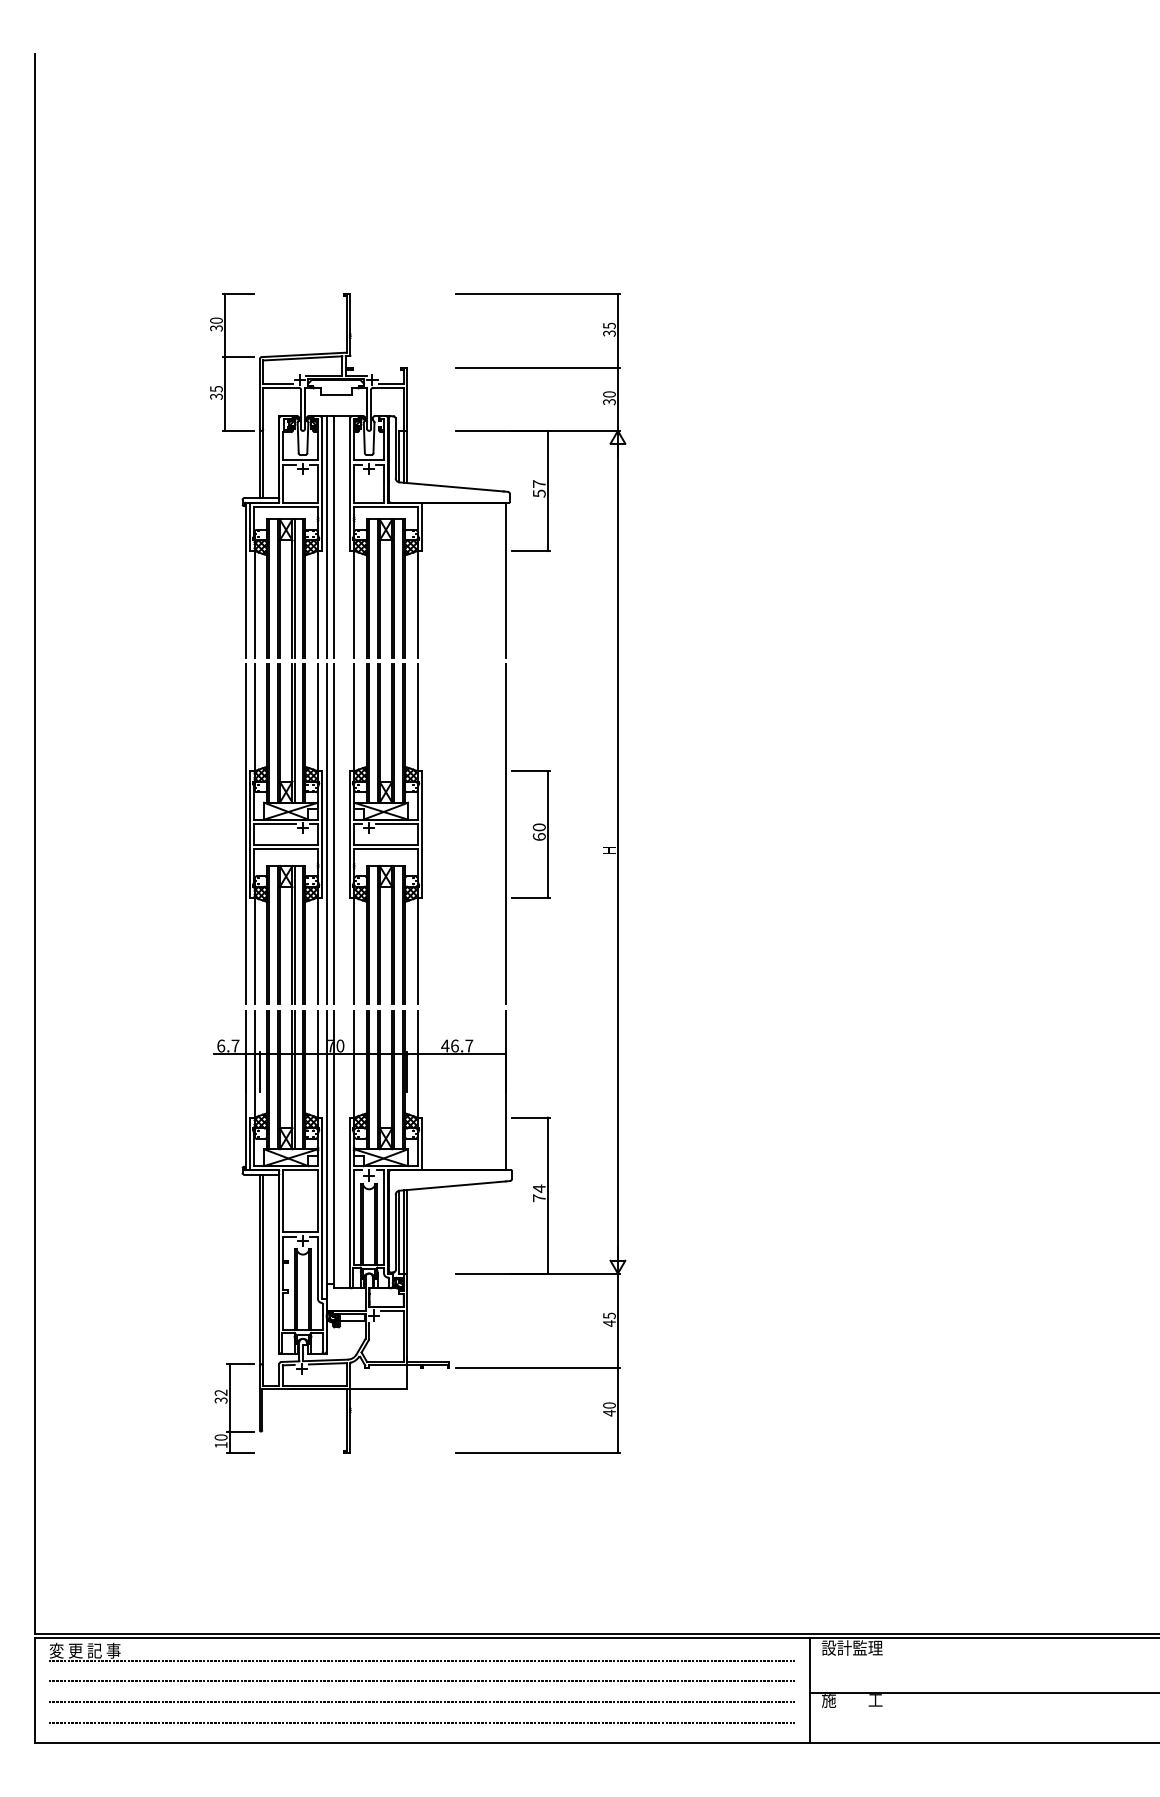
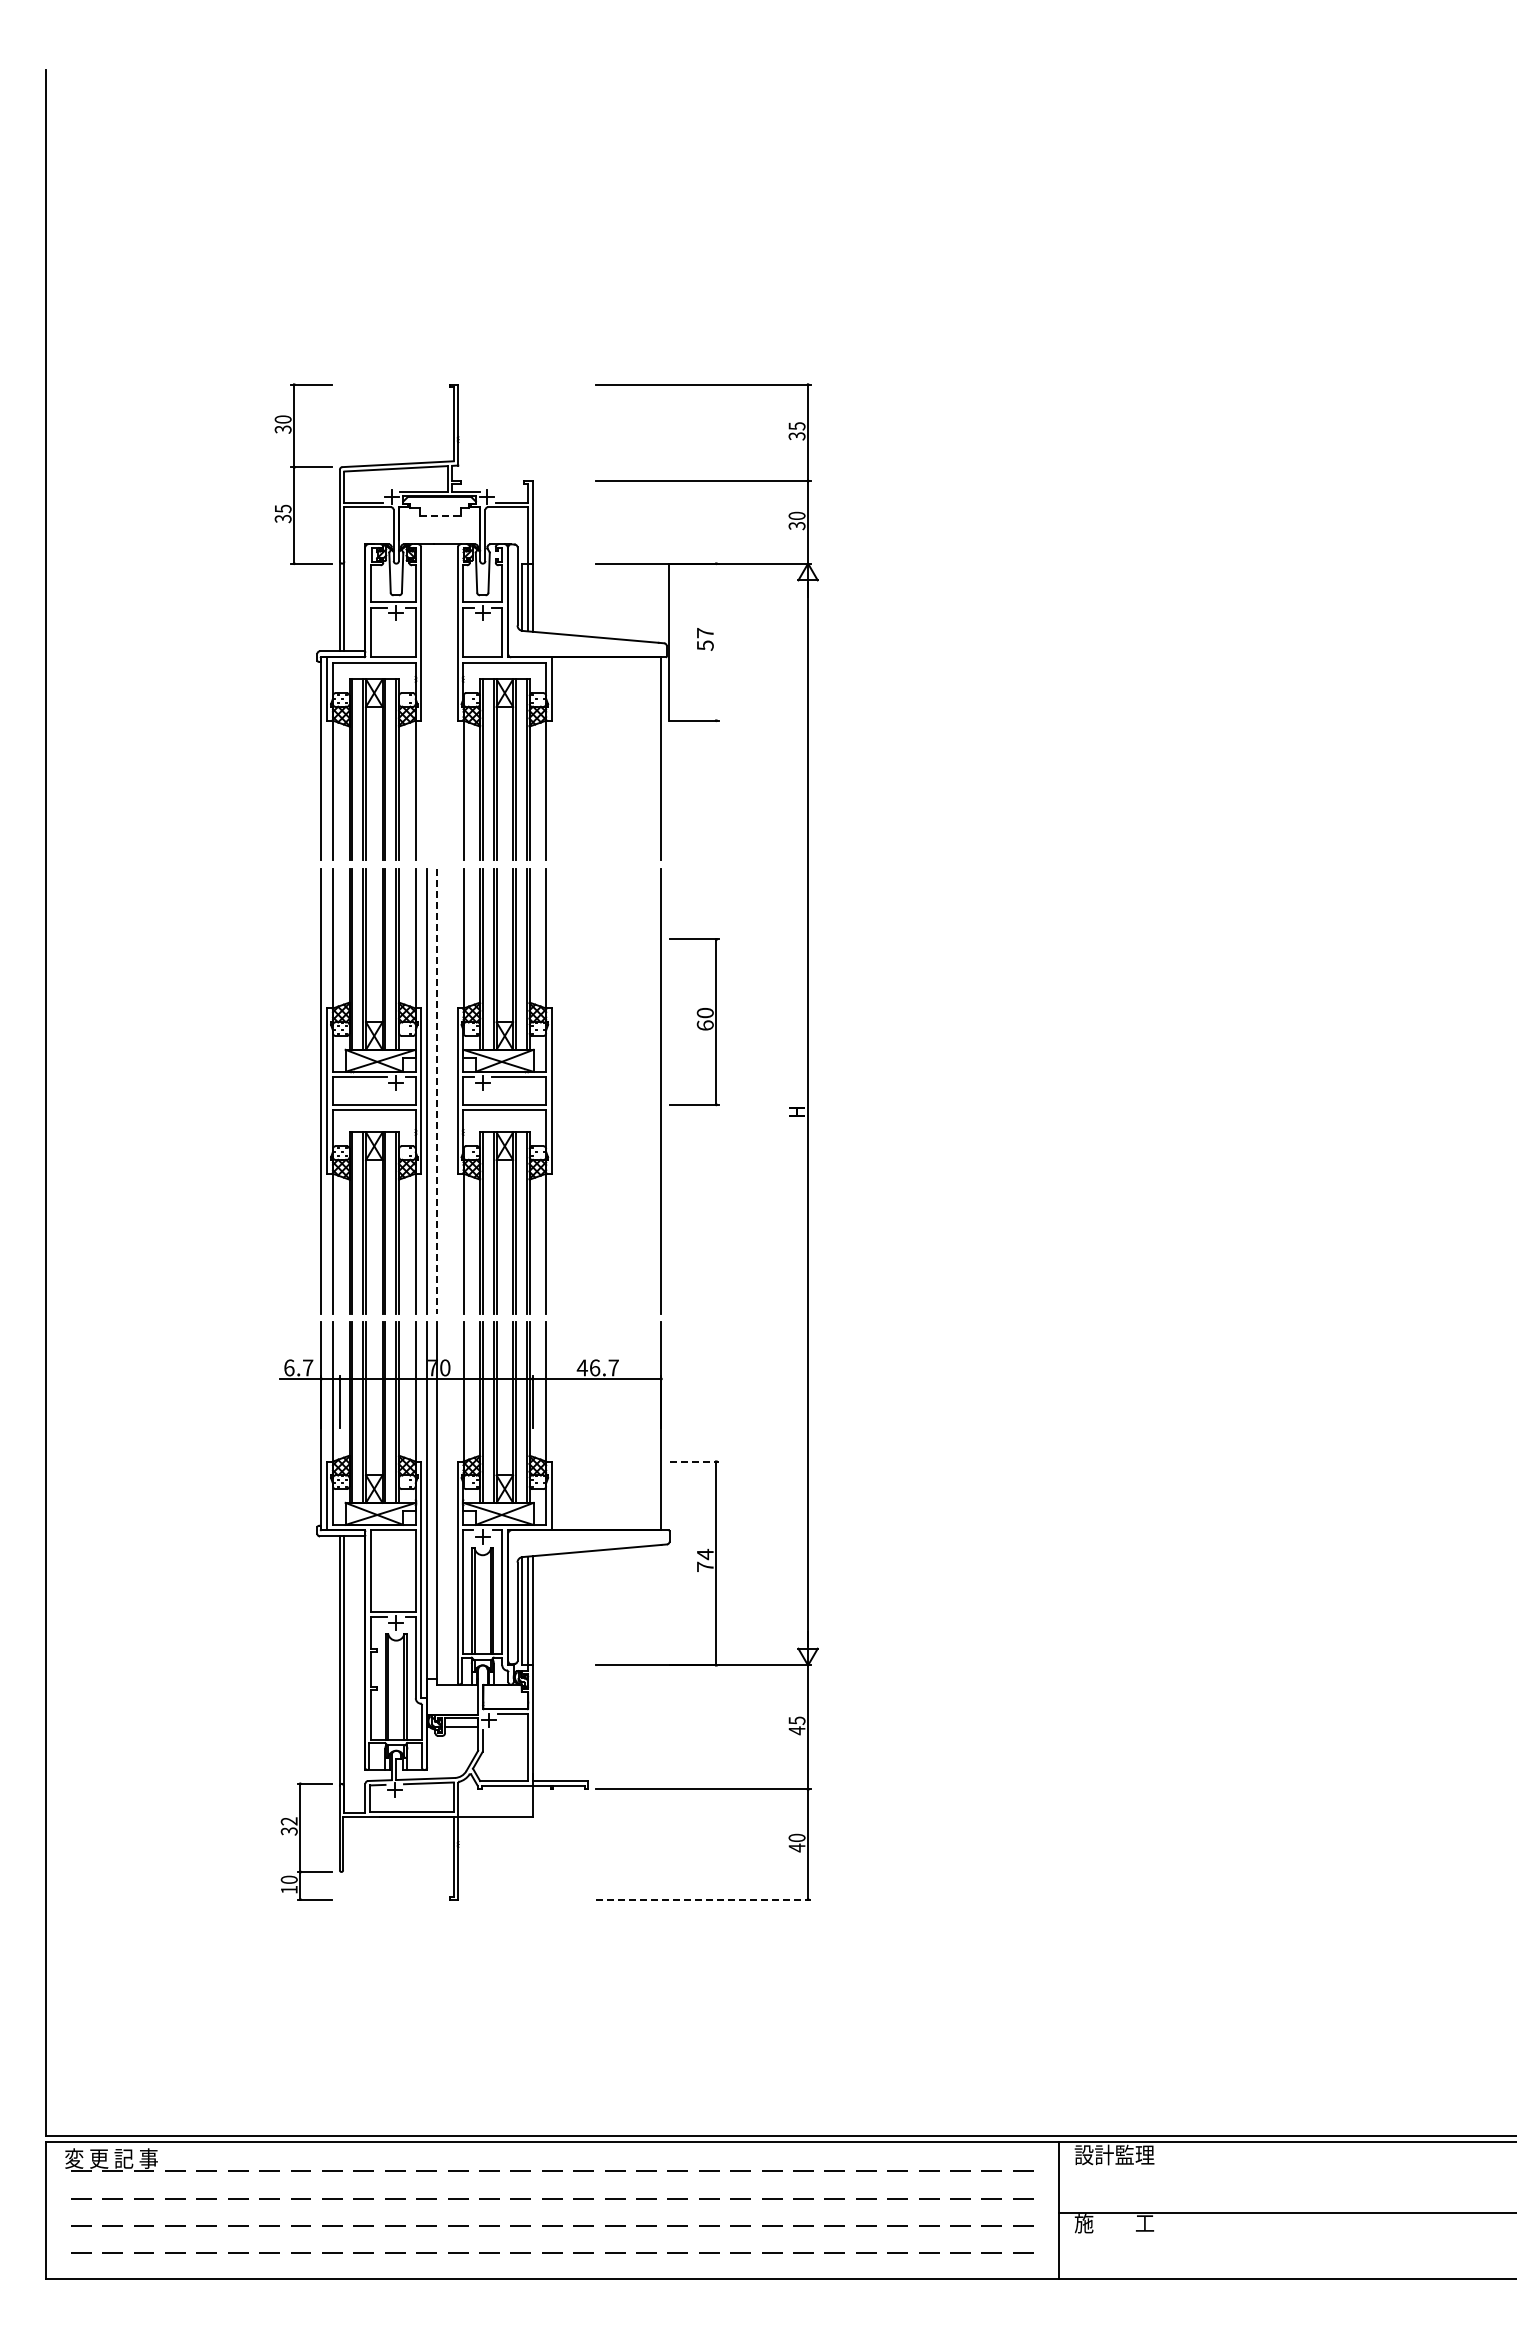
line: (336, 394) -> (440, 516), solid -> dashed
line: (547, 490) -> (669, 641), moved
line: (326, 537) -> (427, 702), removed
line: (333, 537) -> (436, 702), removed
line: (333, 834) -> (436, 1091), solid -> dashed
part: (531, 834) -> (694, 1022), moved
line: (531, 1117) -> (694, 1461), solid -> dashed
line: (537, 1452) -> (703, 1899), solid -> dashed

